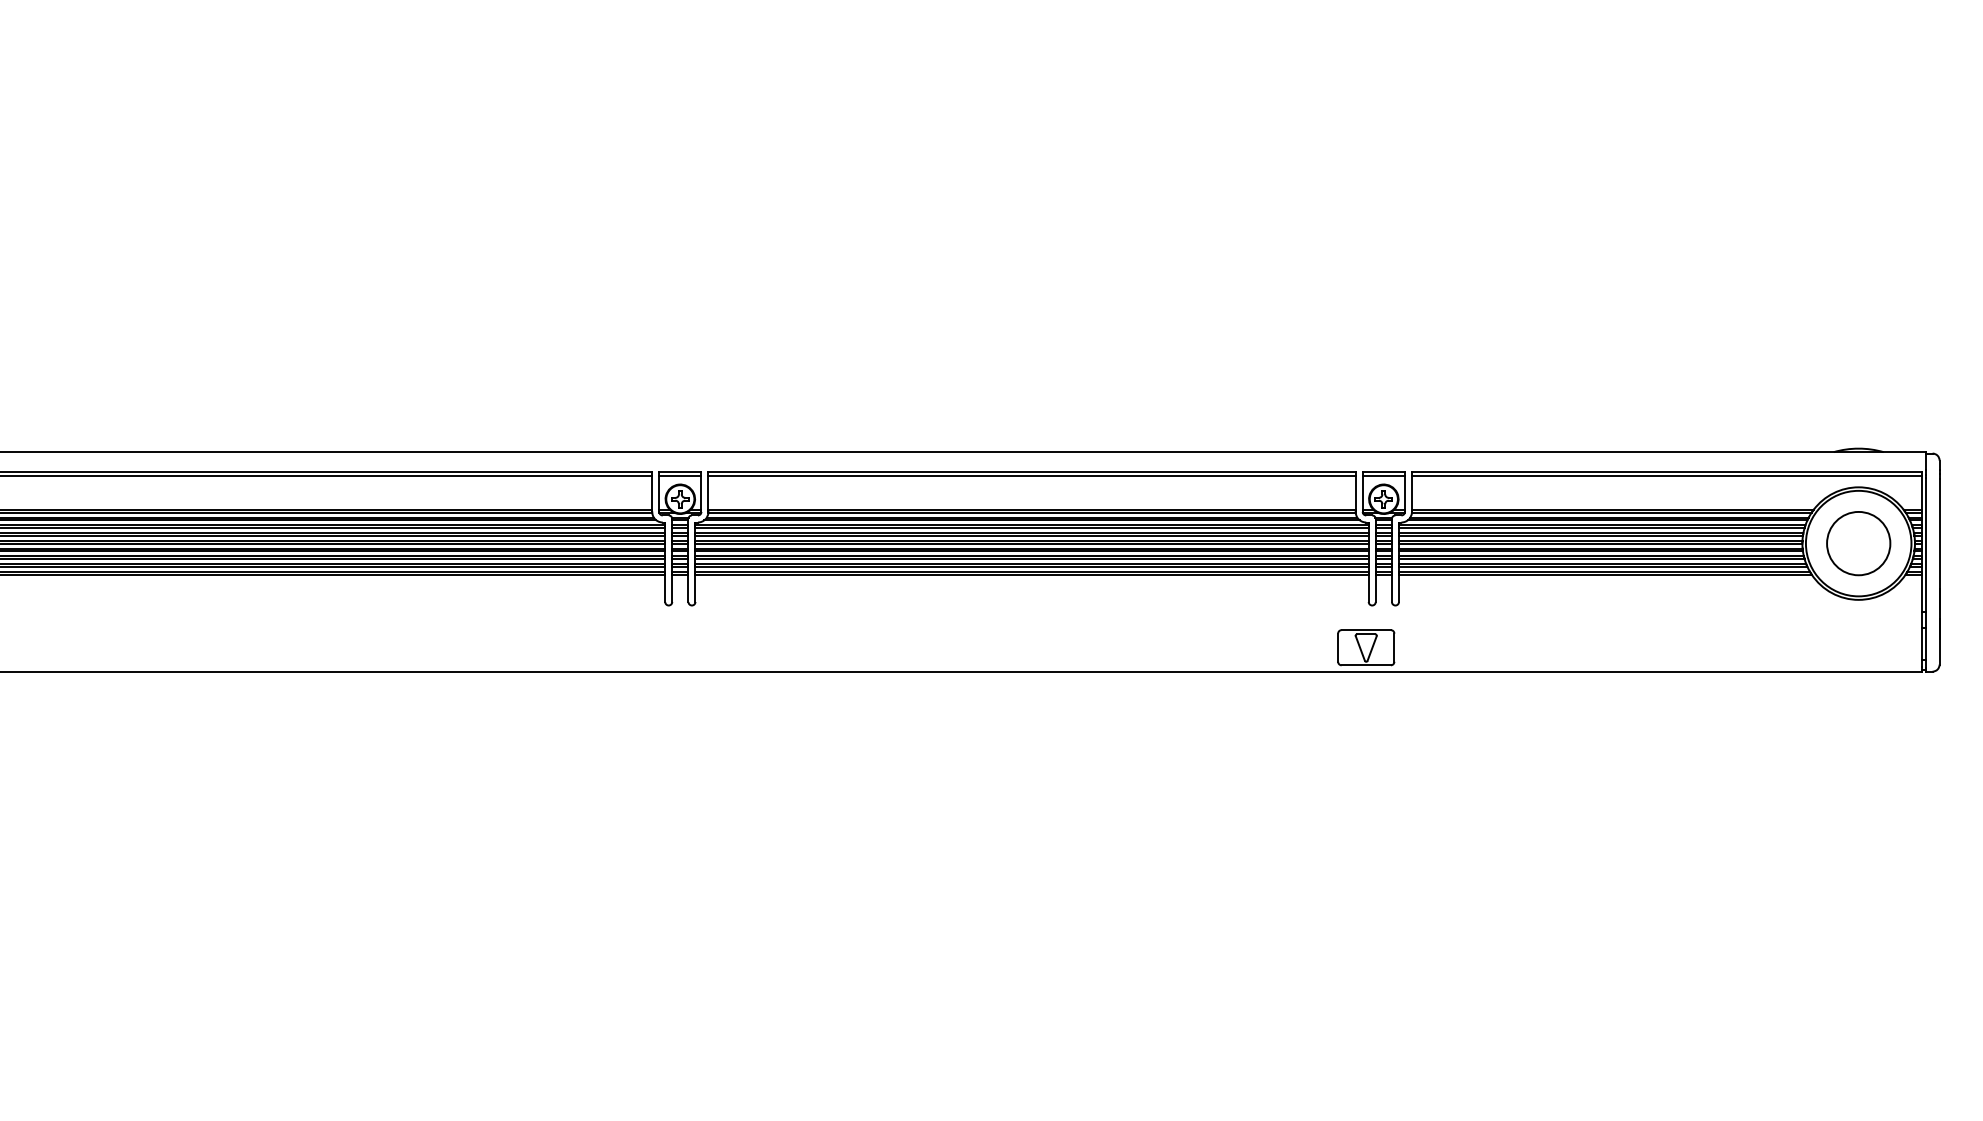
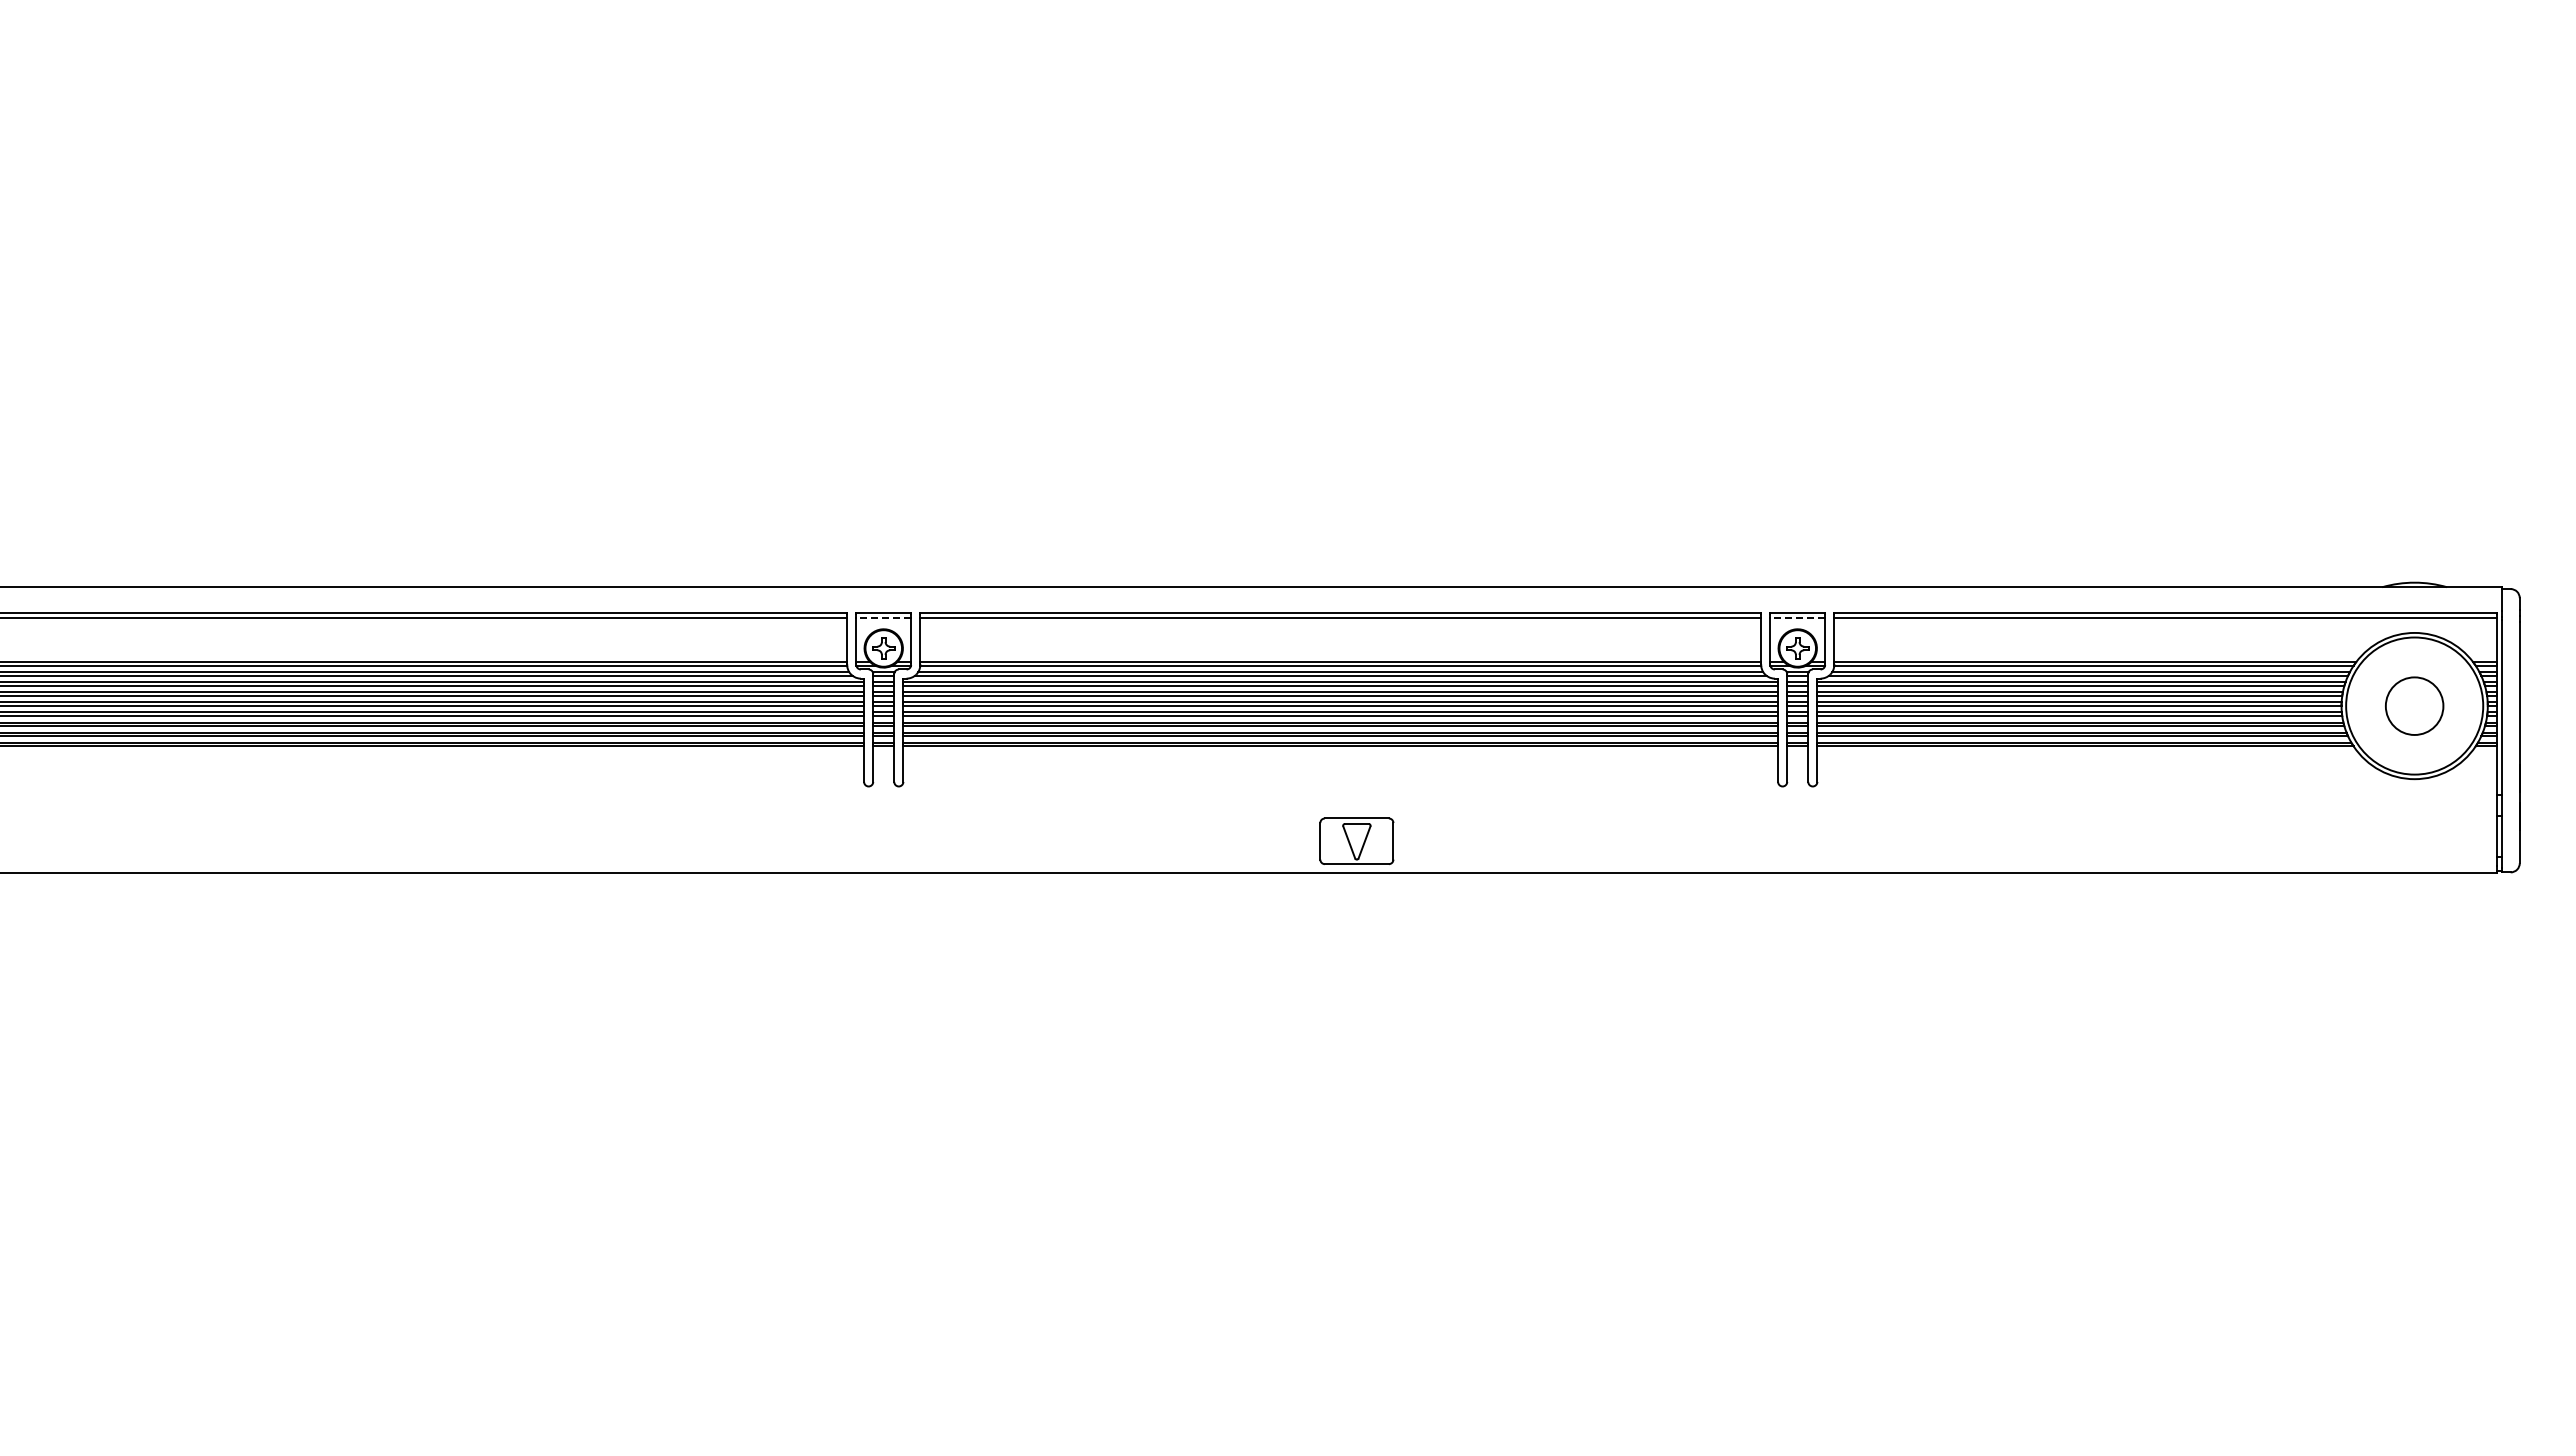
line: (680, 476) -> (883, 618), solid -> dashed
line: (1383, 476) -> (1797, 618), solid -> dashed
circle: (1858, 543) -> (2414, 706), size x0.7
part: (1365, 647) -> (1356, 840), moved

